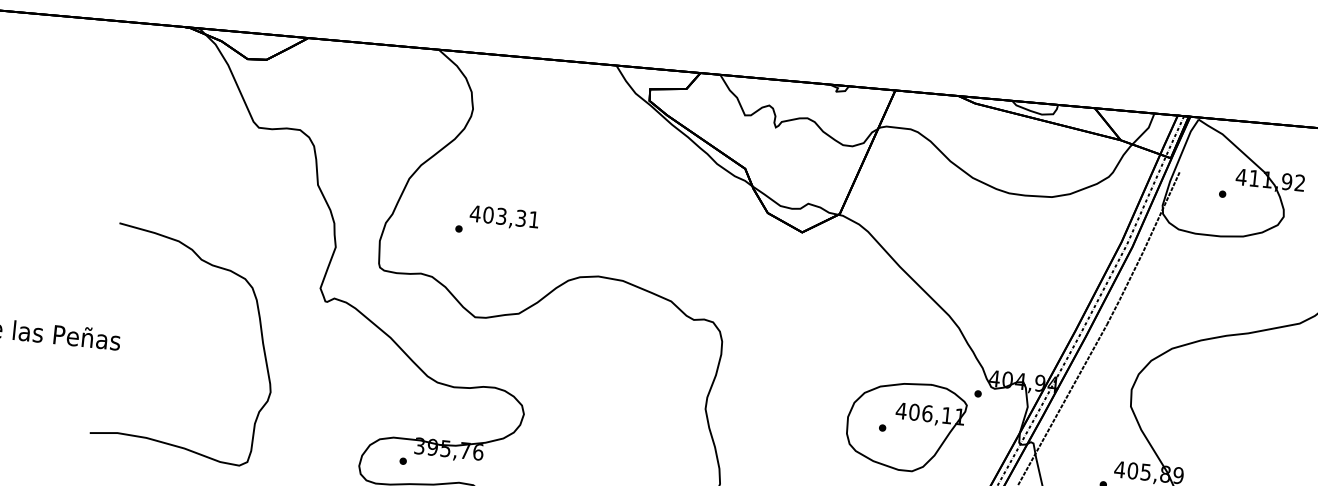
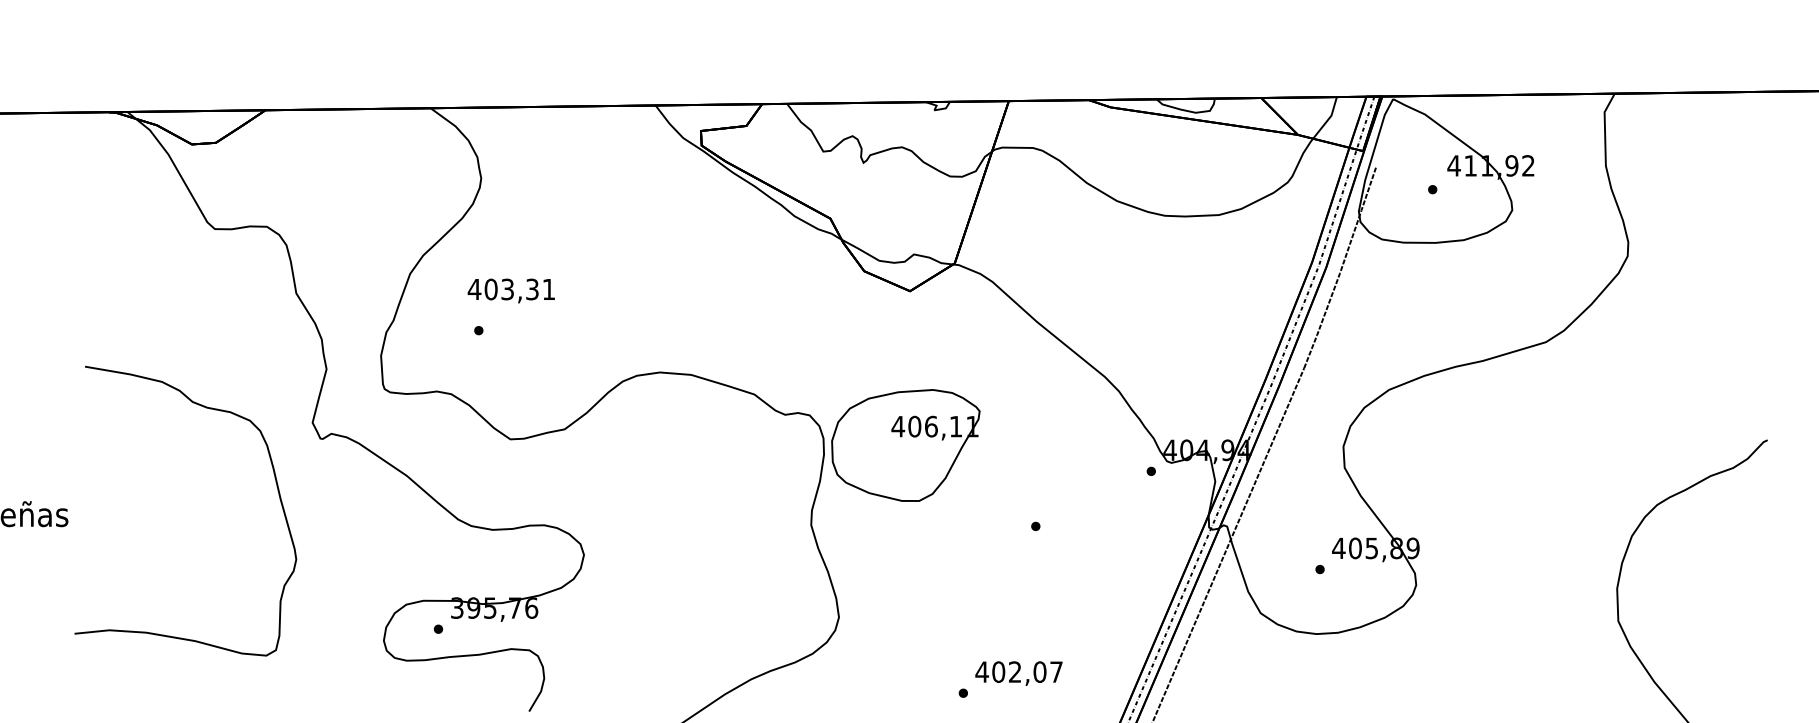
text: (503, 217) -> (510, 290), moved
curve: (261, 337) -> (277, 491), moved
part: (905, 426) -> (905, 445), moved

